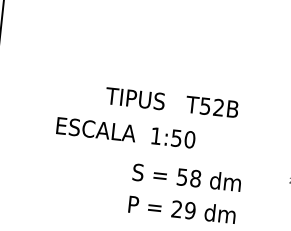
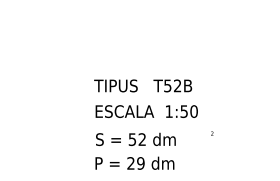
text: (172, 102) -> (143, 85), moved
text: (125, 132) -> (146, 111), moved
text: (195, 178) -> (142, 139), 58 -> 52

